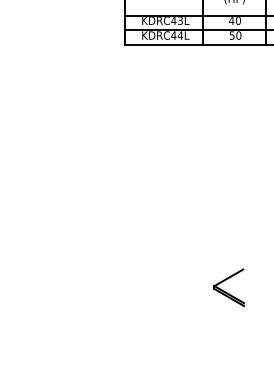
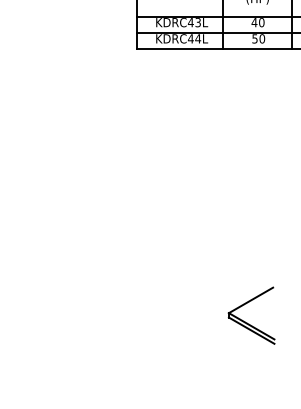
part: (229, 287) -> (251, 315), size x1.4

